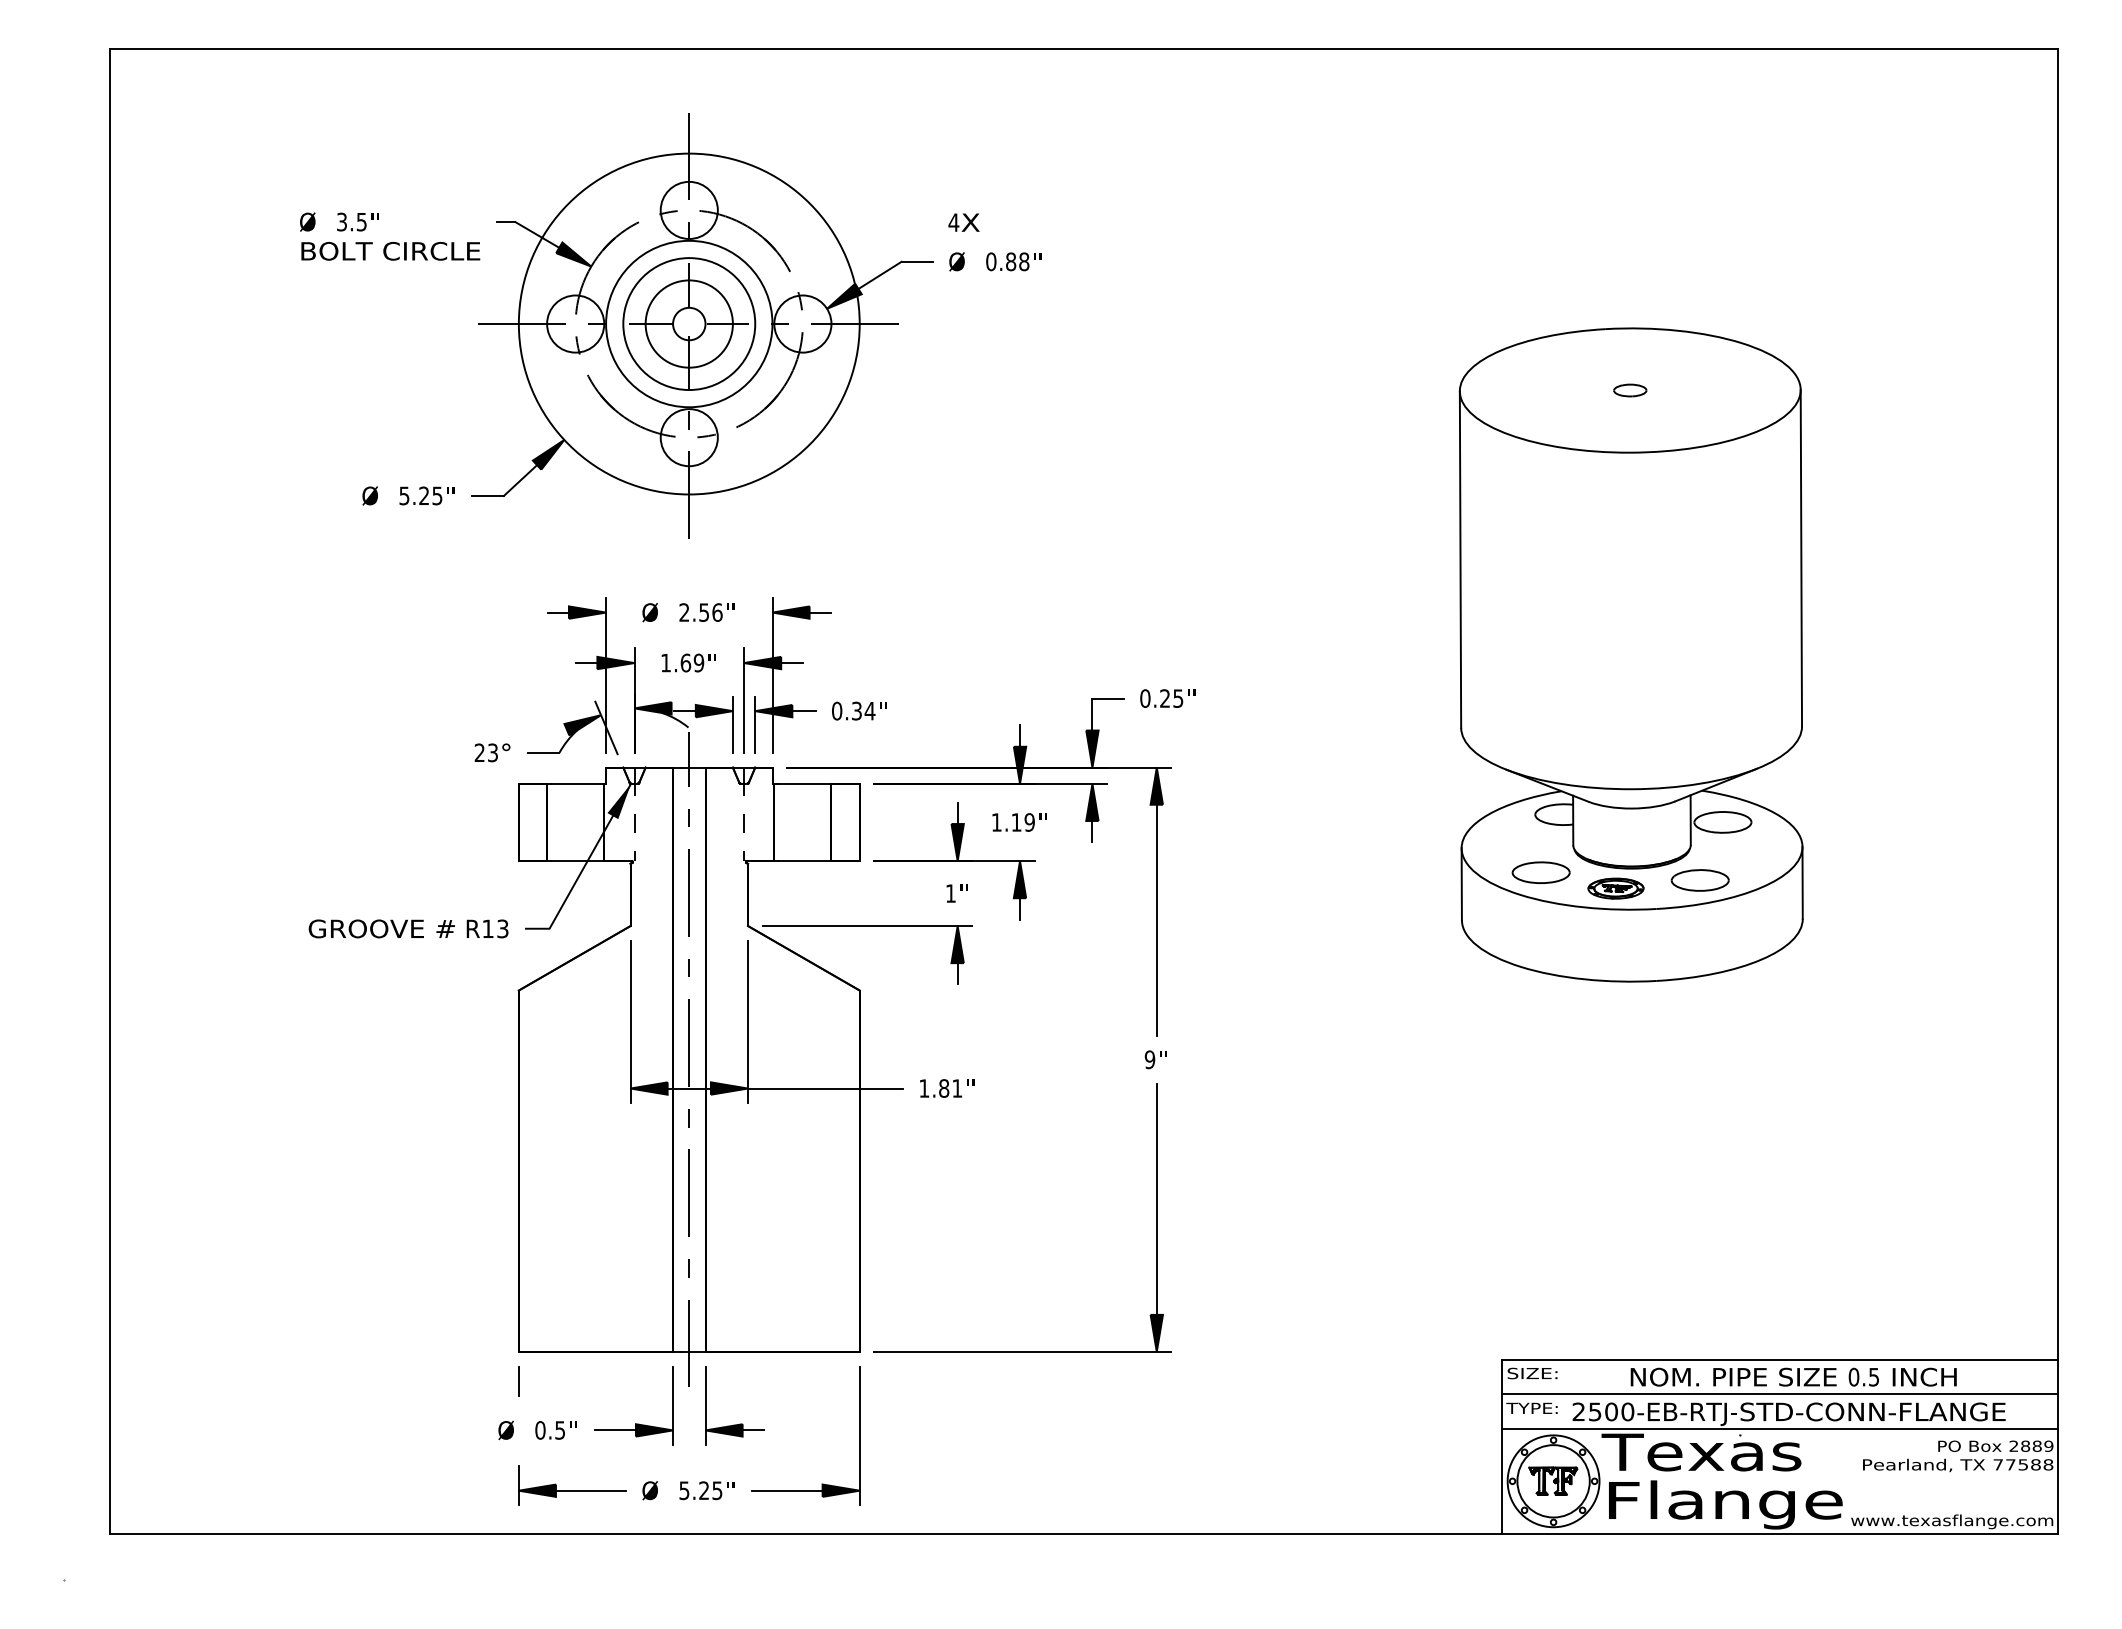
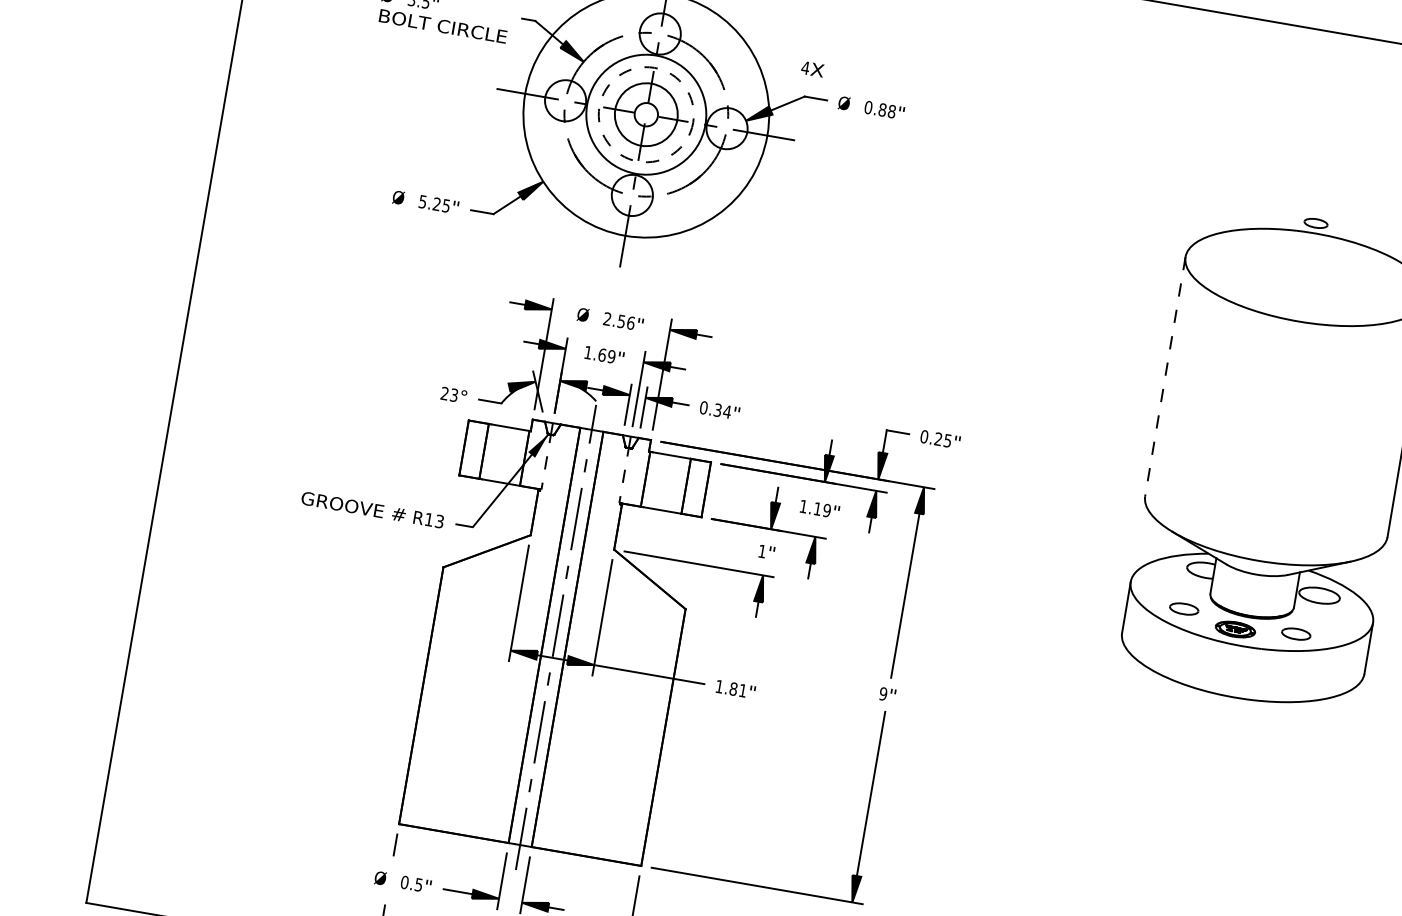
text: (963, 222) -> (812, 69), moved
circle: (689, 324) -> (646, 115), solid -> dashed
part: (1630, 390) -> (1316, 223), moved
line: (1460, 559) -> (1165, 376), solid -> dashed
part: (1540, 872) -> (1183, 608), size x0.7
part: (1699, 880) -> (1295, 634), size x0.7

